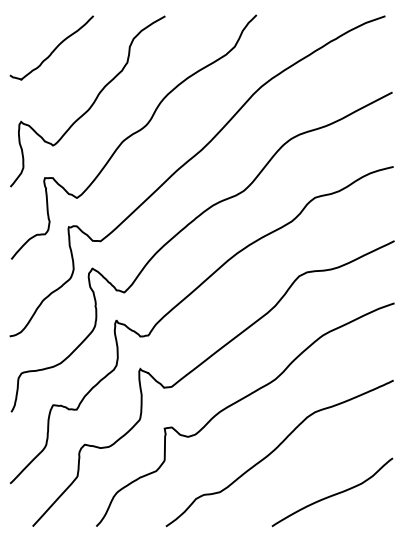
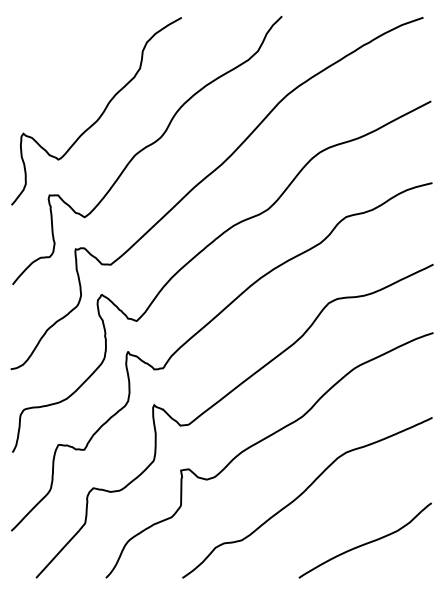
curve: (53, 49) -> (58, 54), removed

